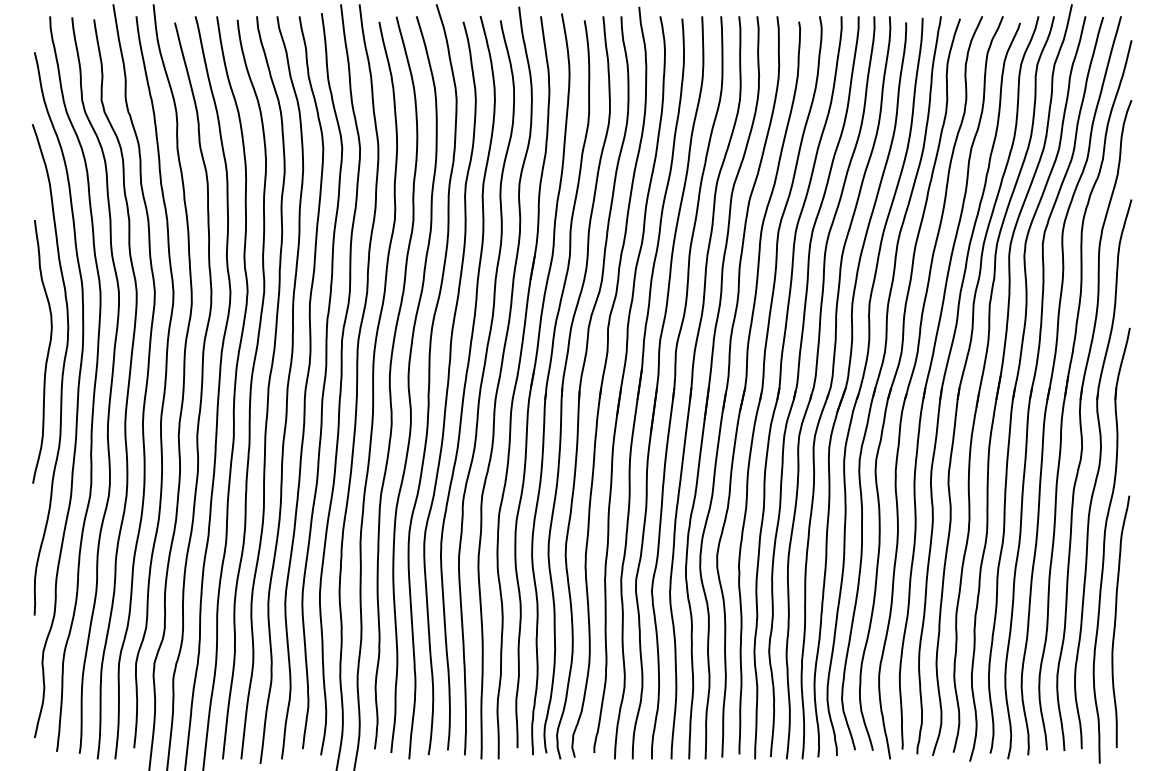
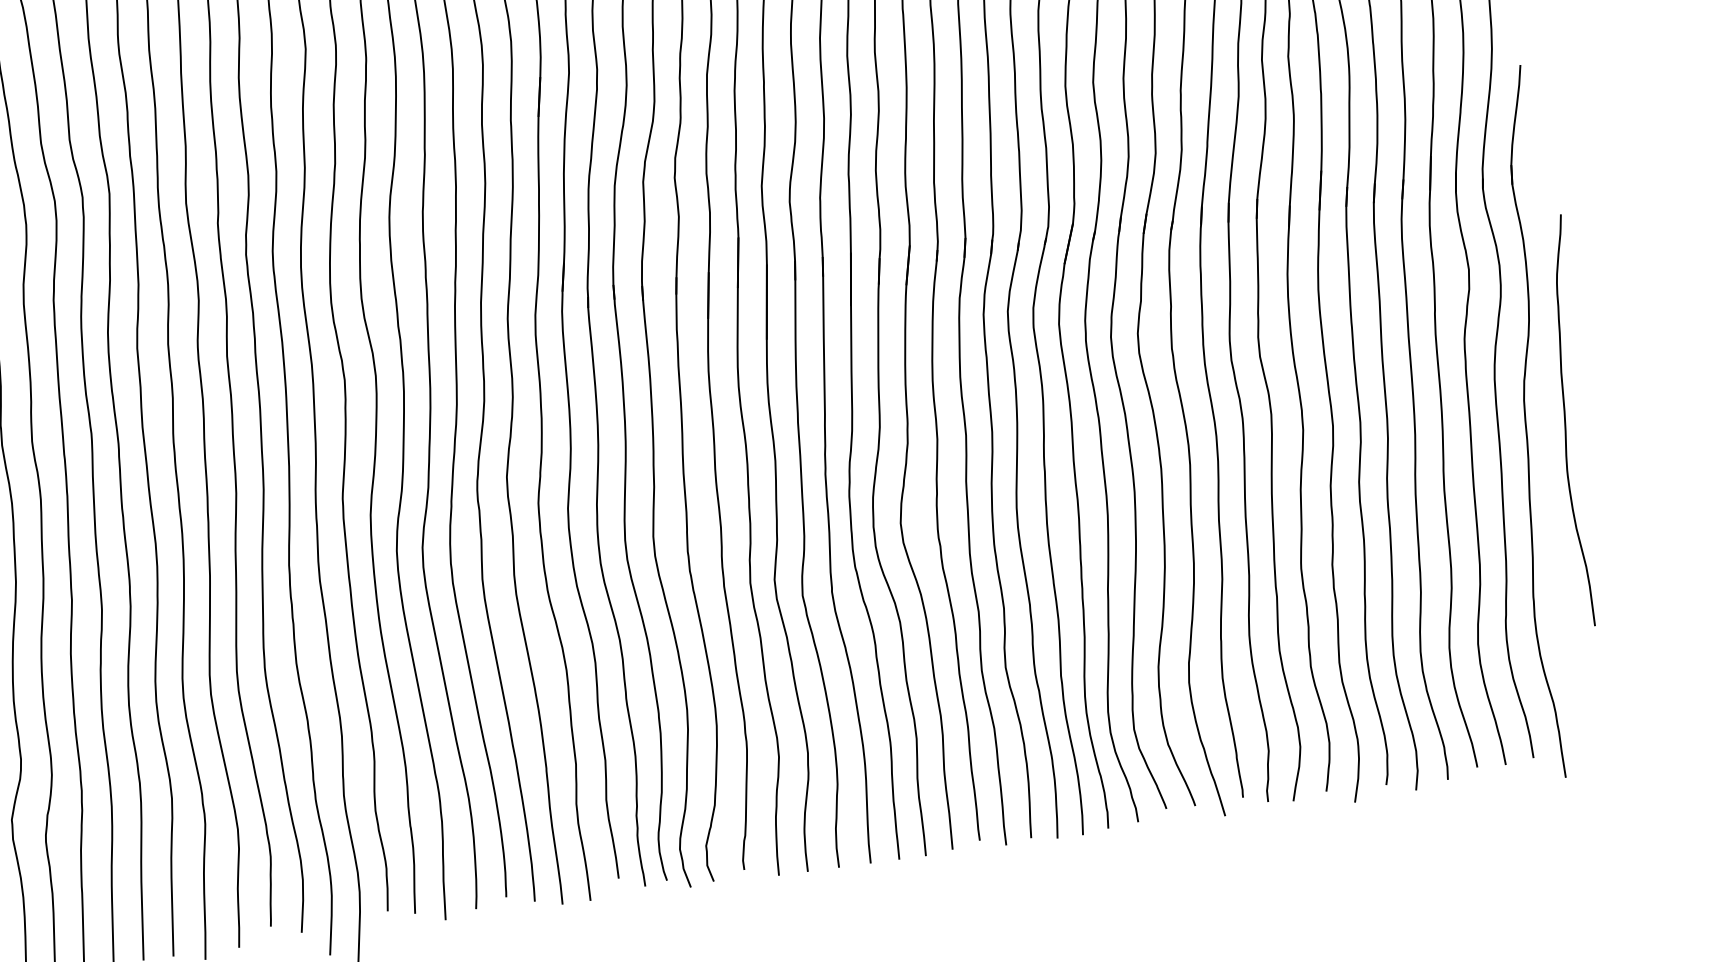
curve: (1116, 621) -> (1567, 420), moved

